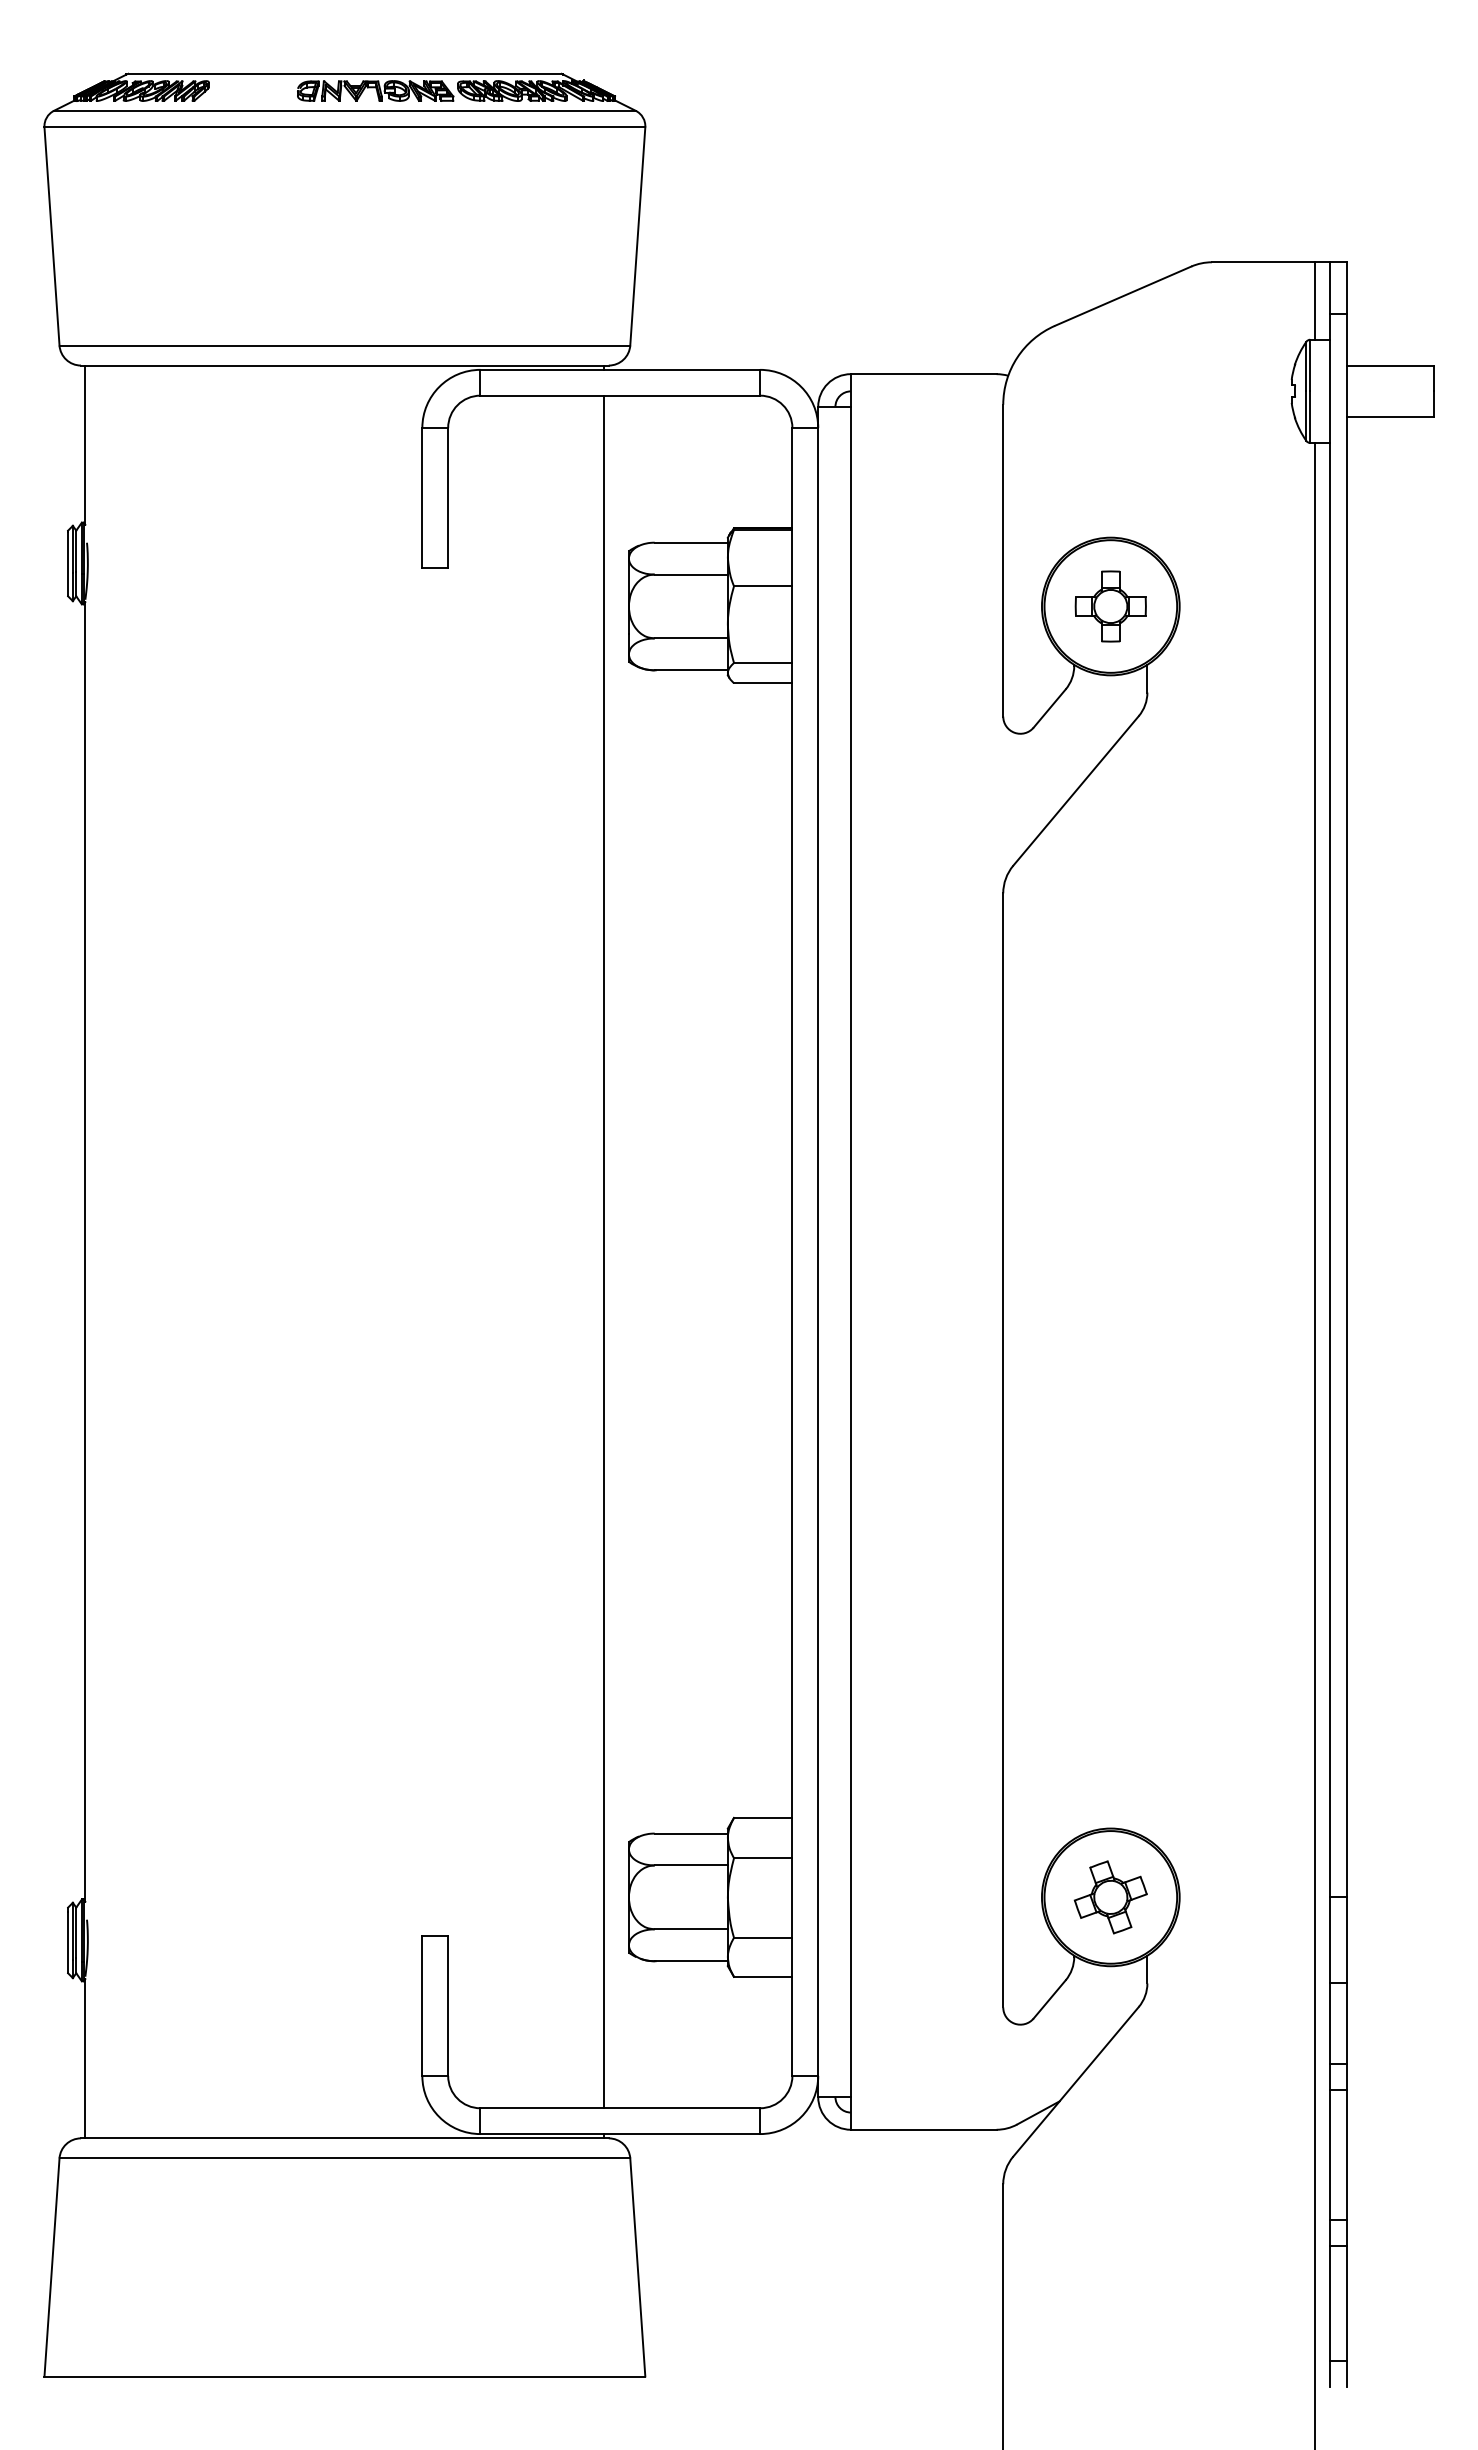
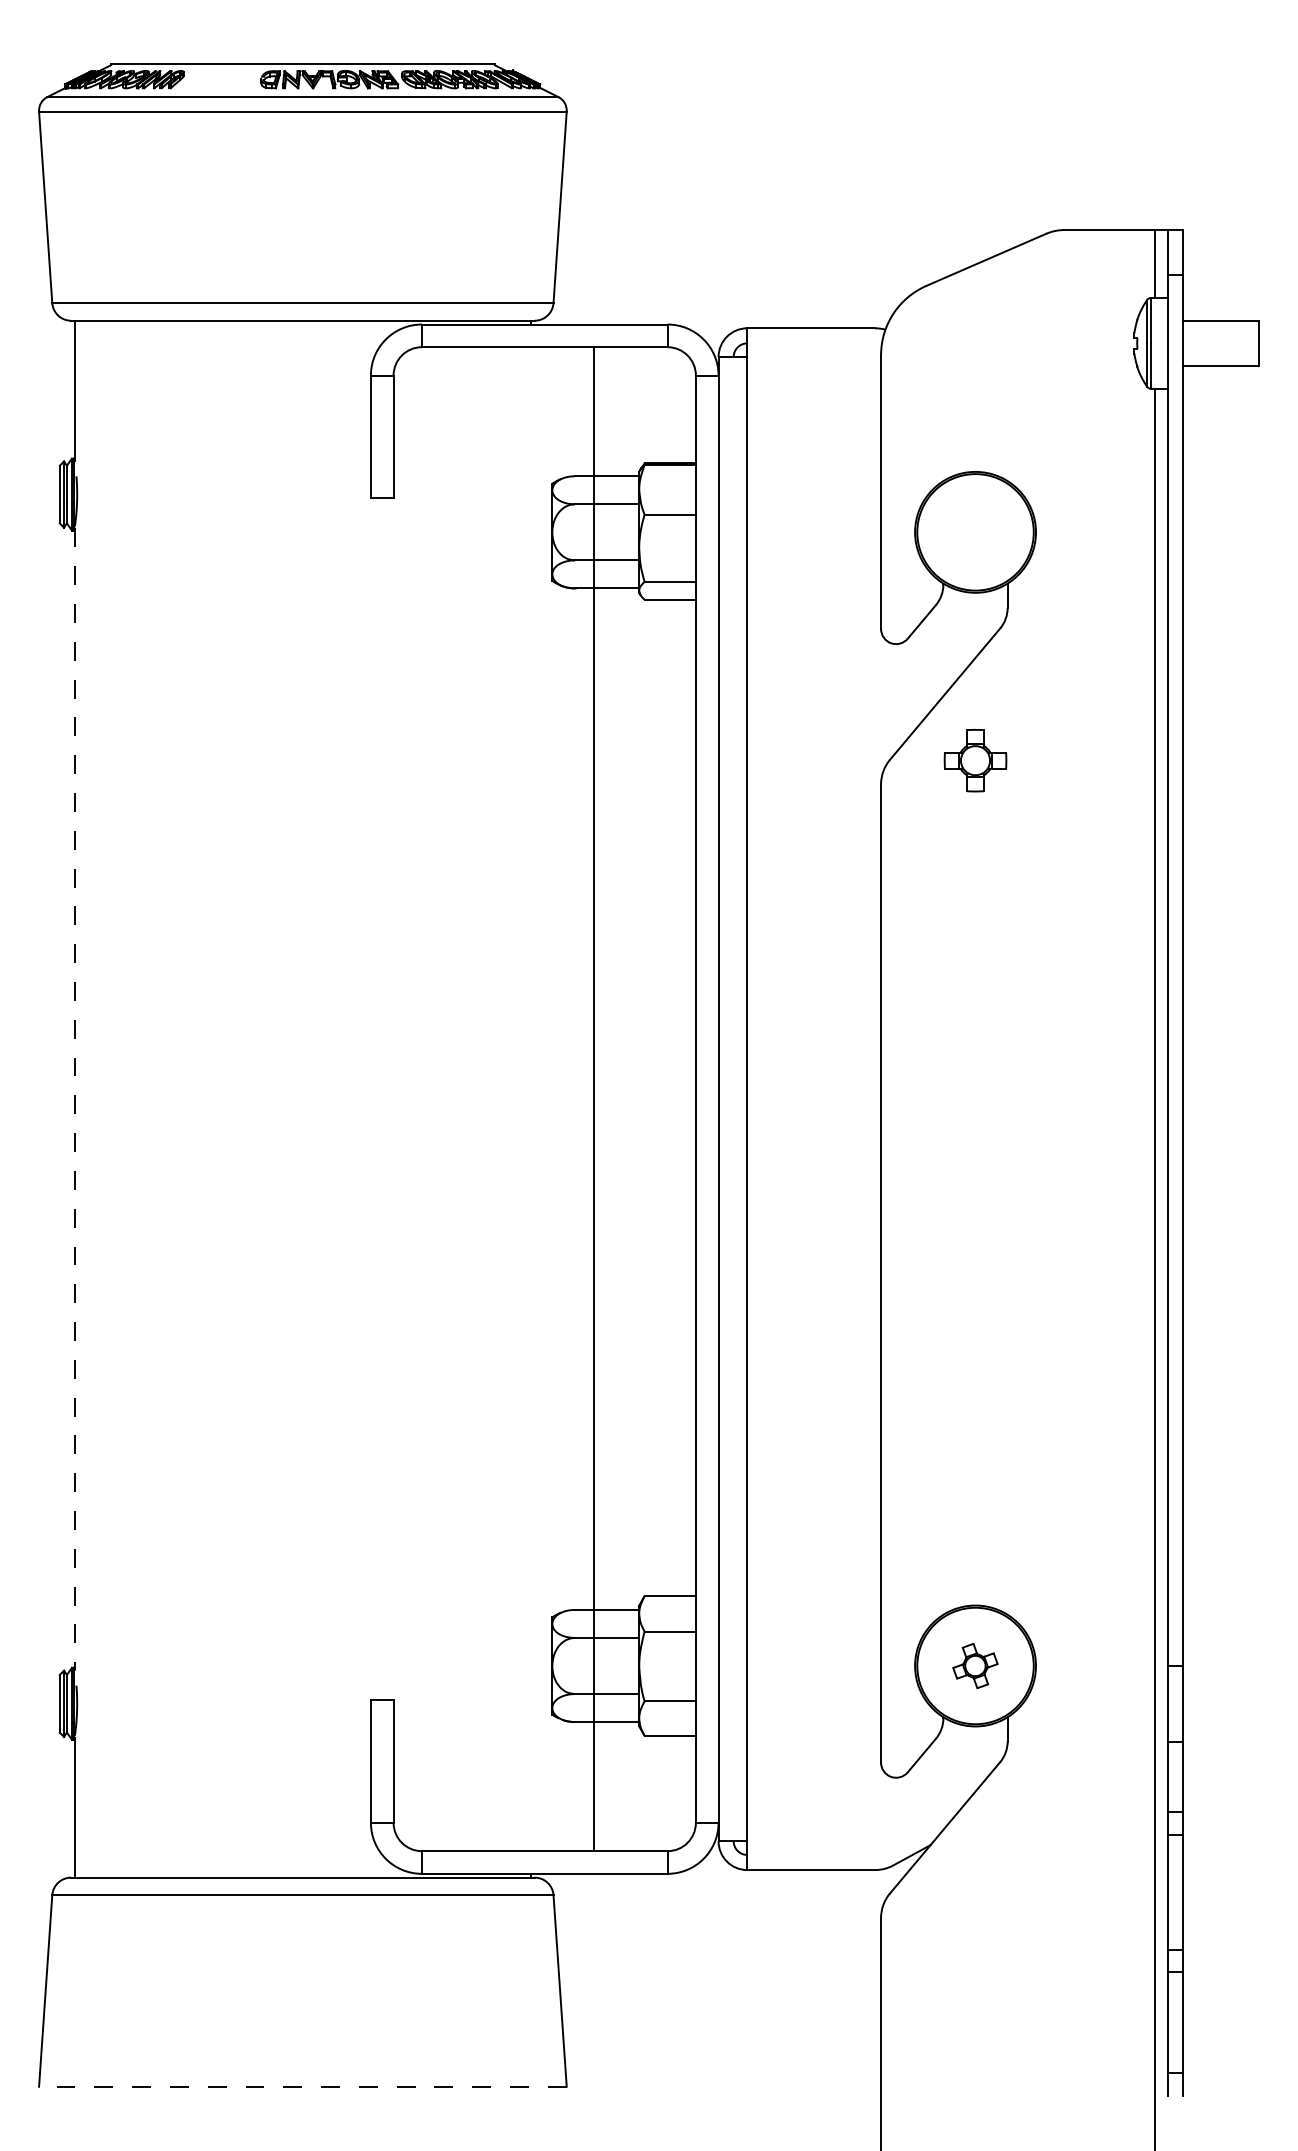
part: (1110, 606) -> (975, 760), moved
line: (85, 1251) -> (75, 1098), solid -> dashed
line: (604, 1251) -> (594, 1098), moved
part: (1110, 1897) -> (975, 1666), size x0.7
line: (344, 2376) -> (302, 2086), solid -> dashed

